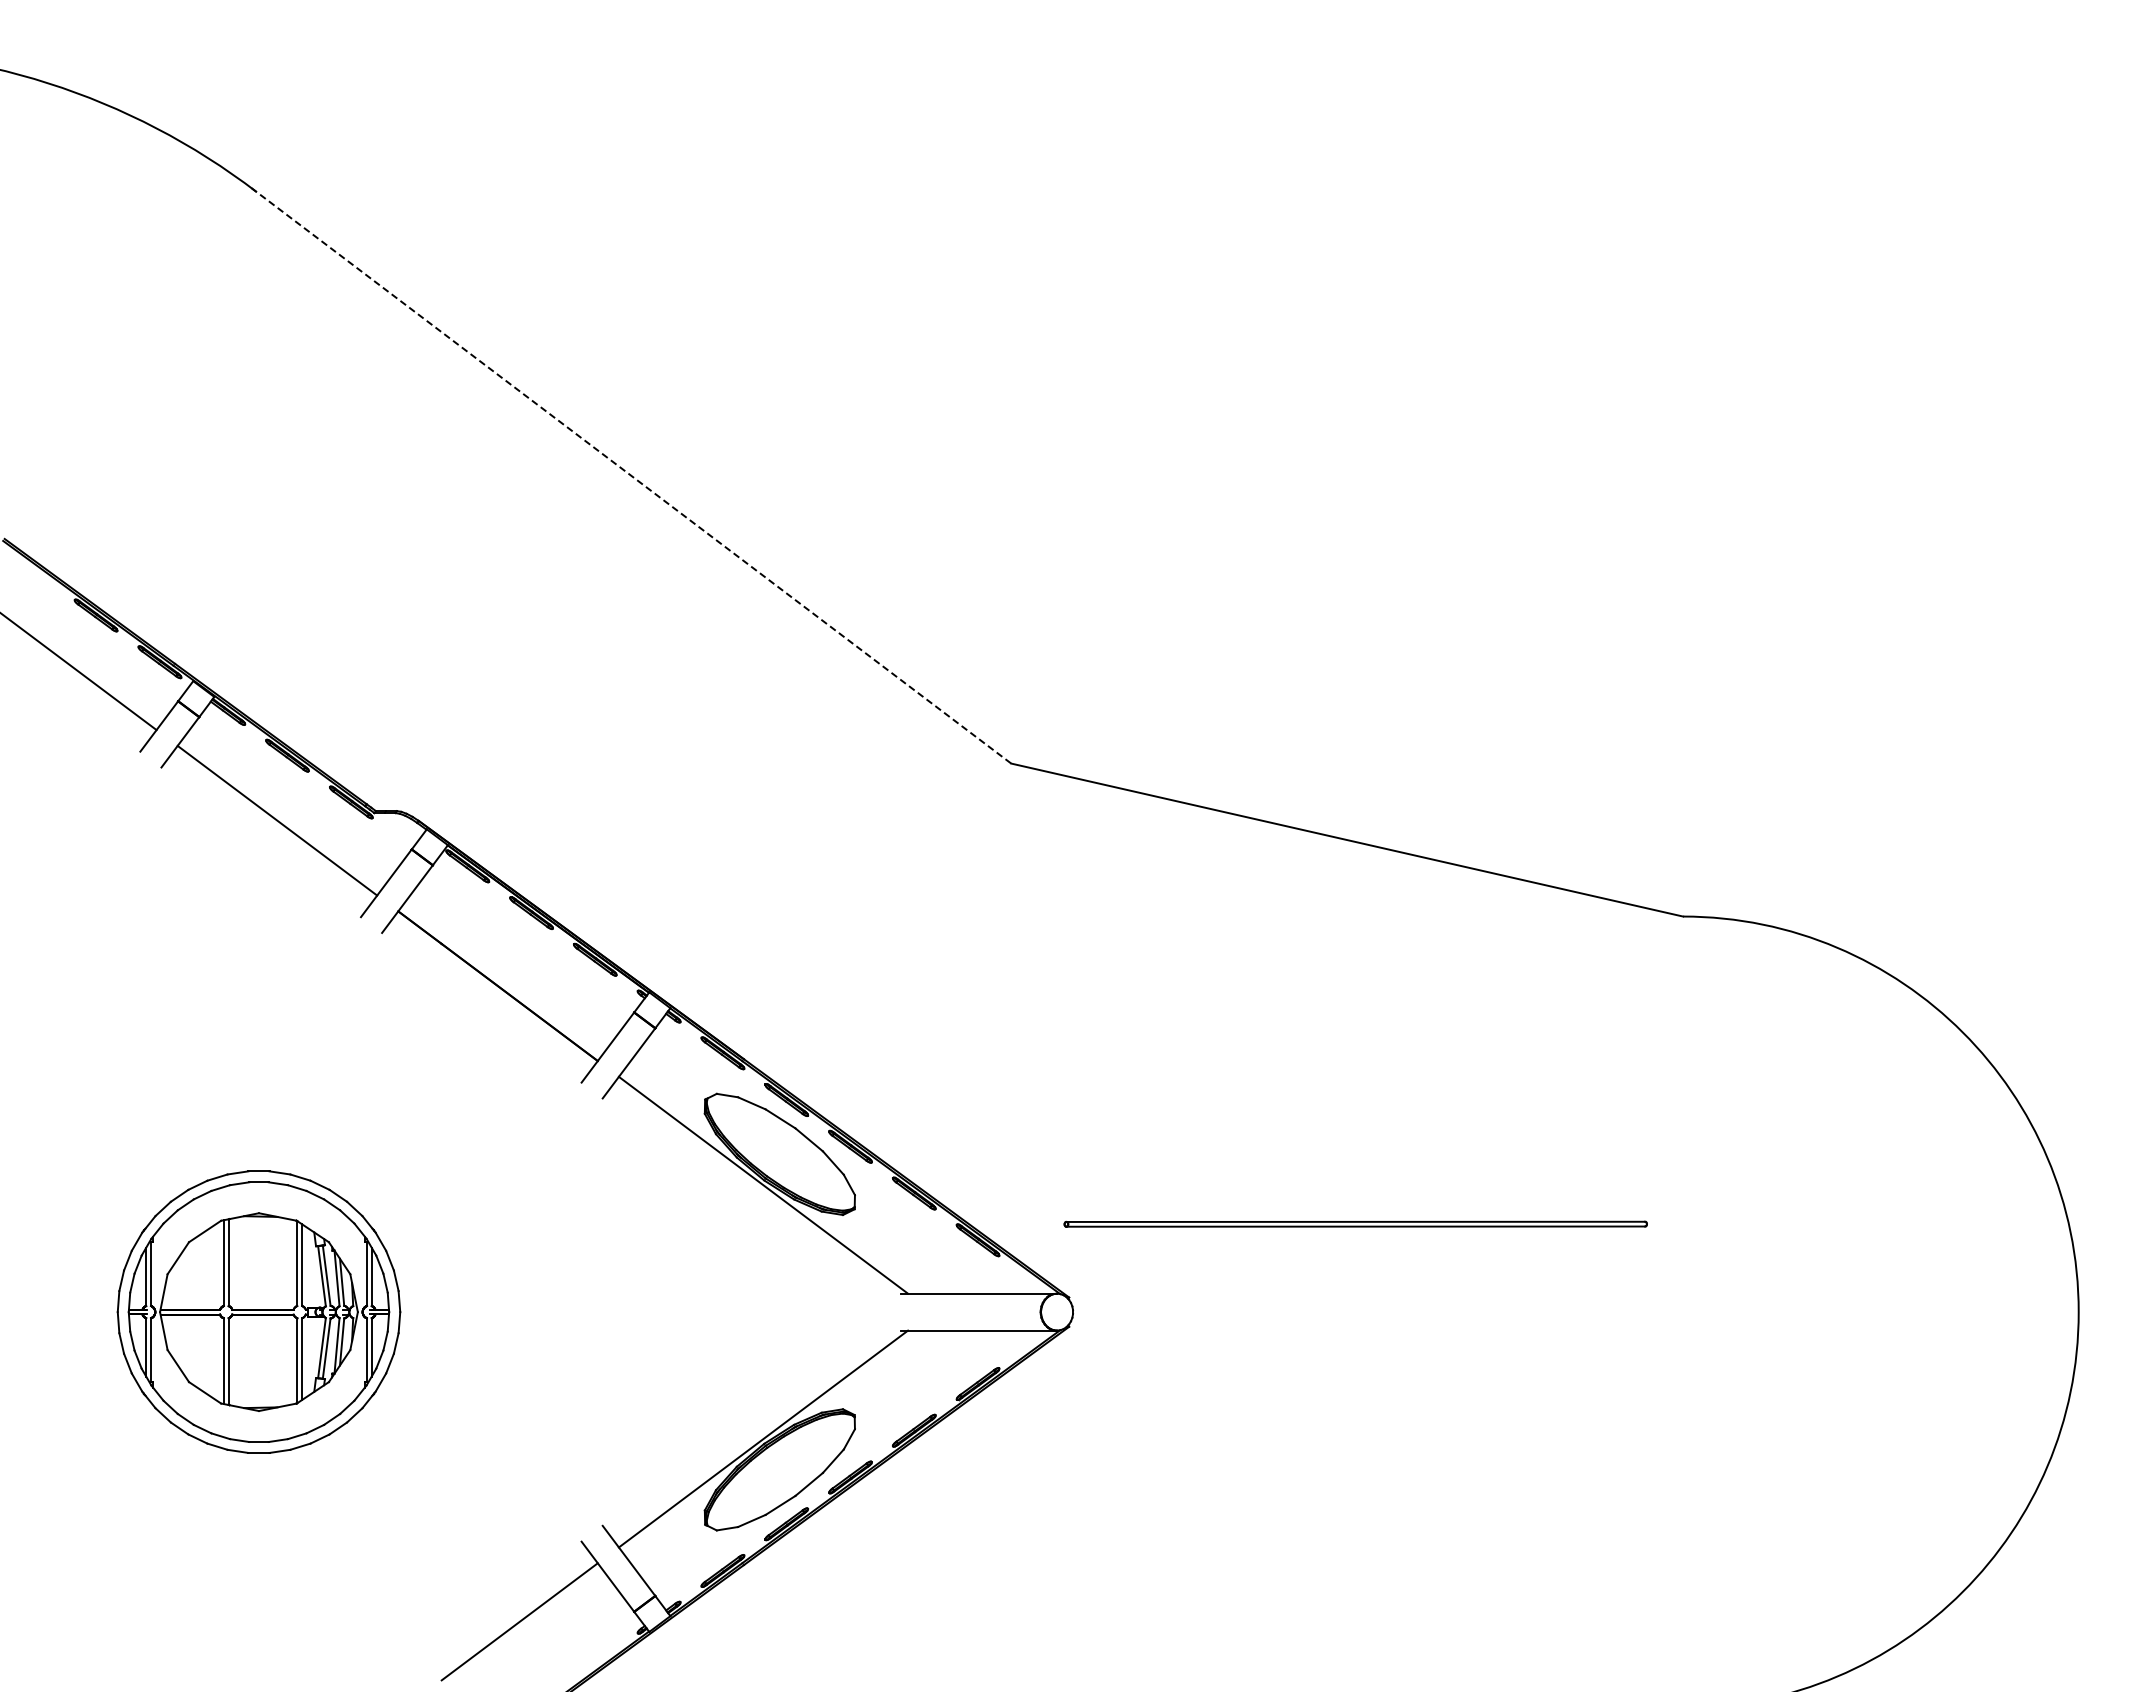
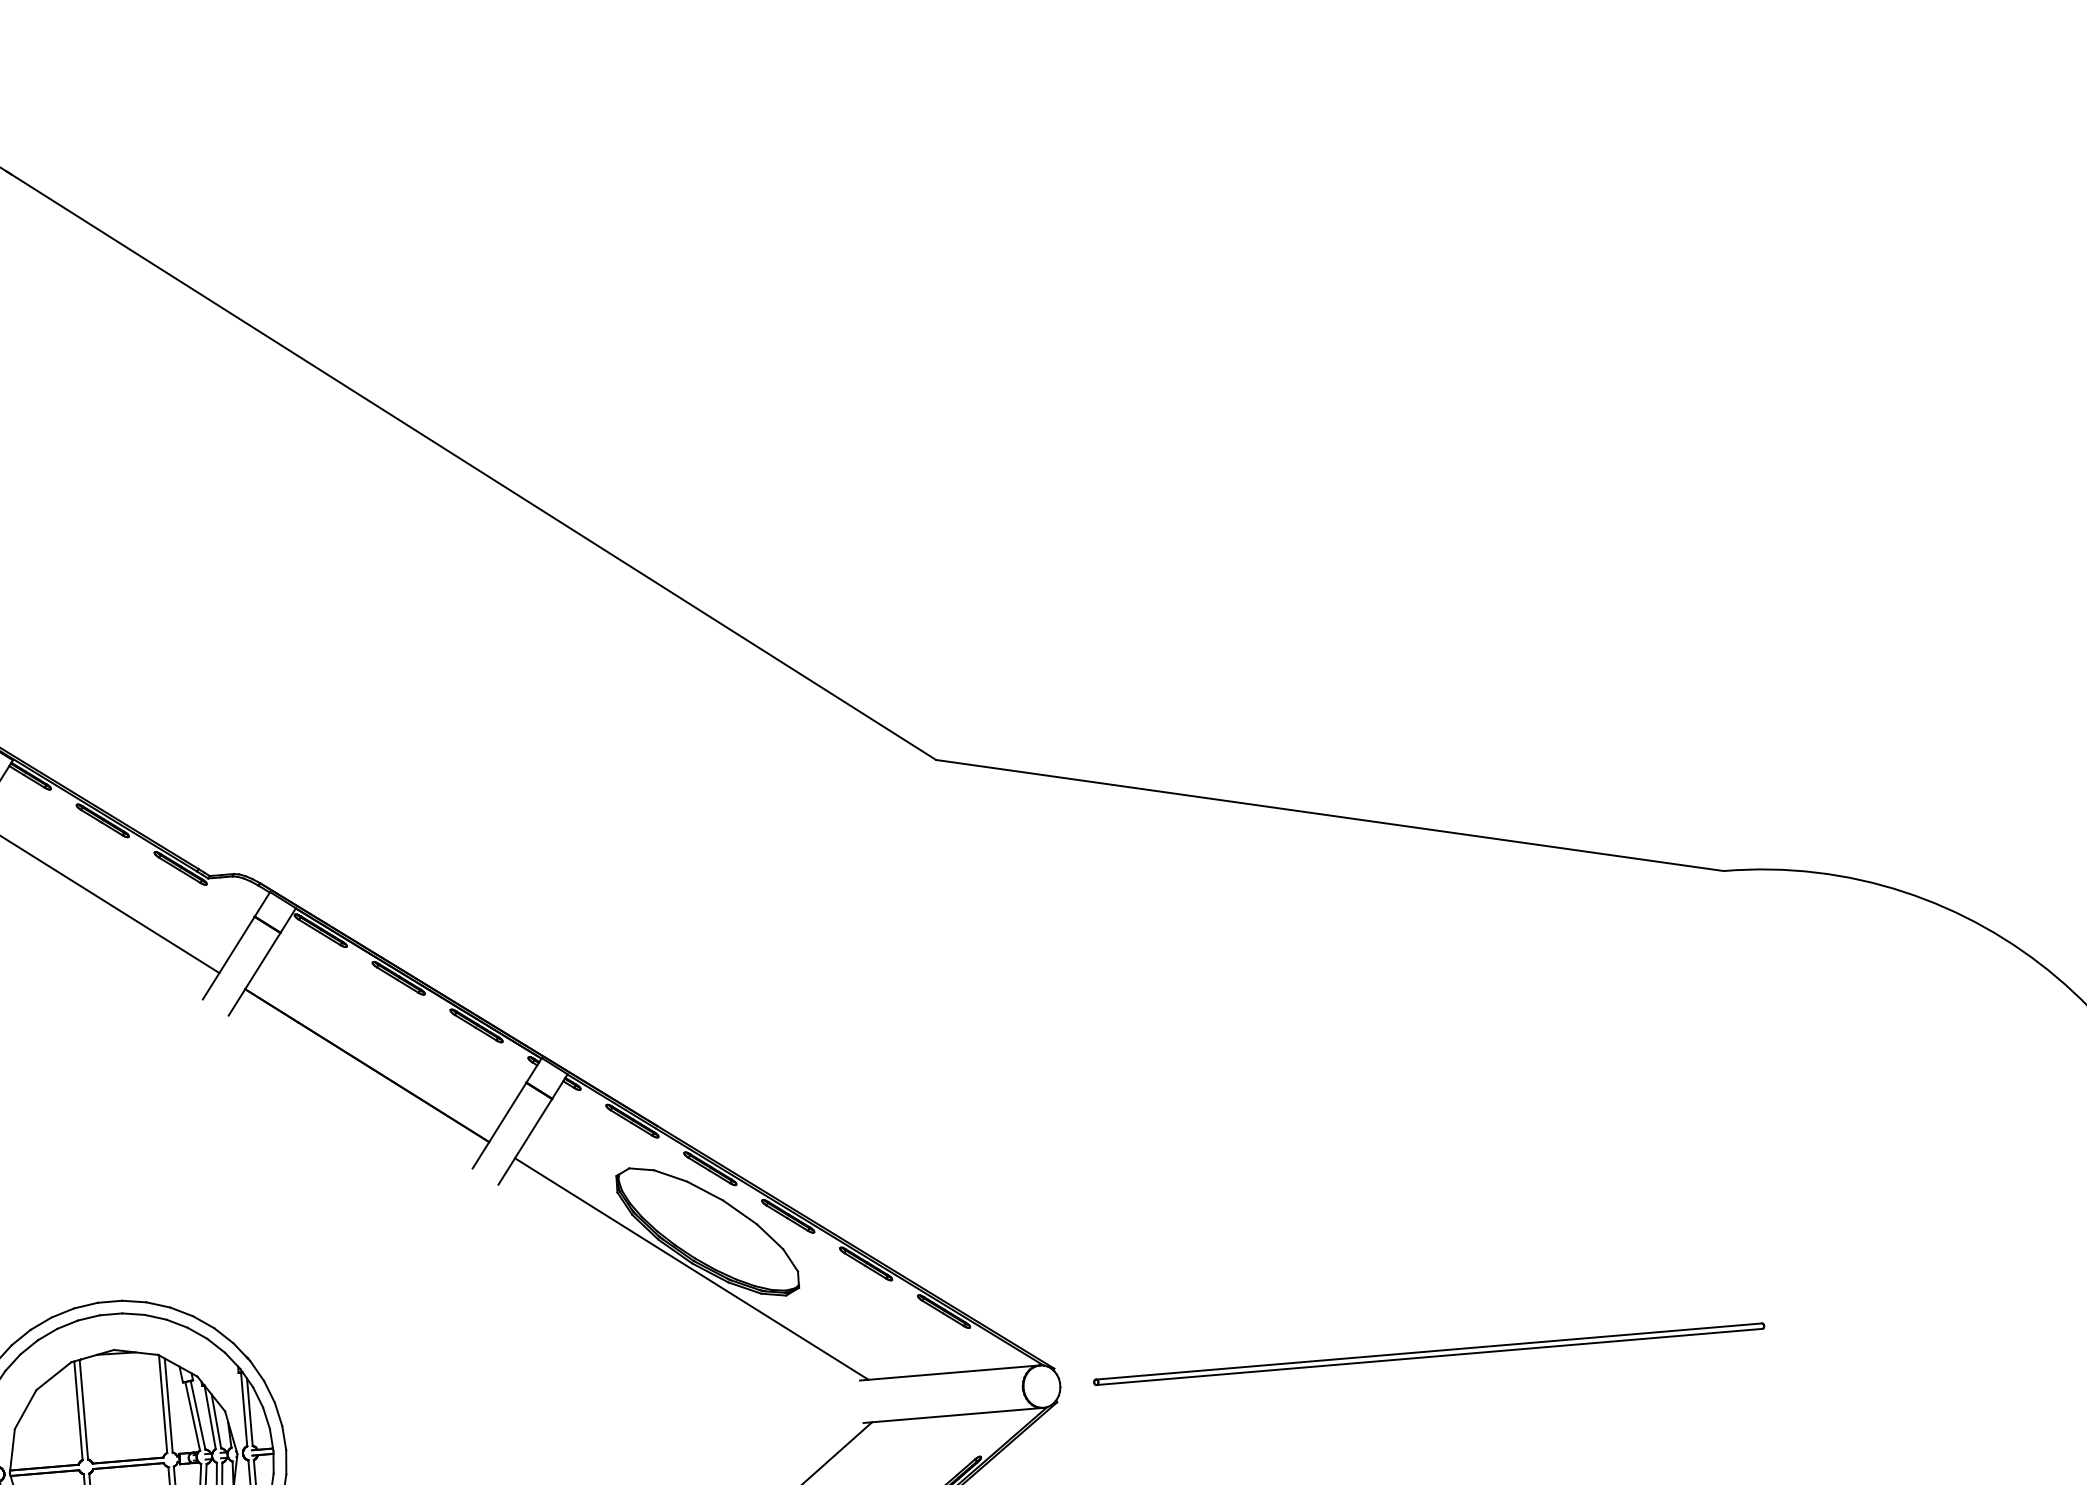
line: (631, 475) -> (471, 465), dashed -> solid
part: (1355, 1223) -> (1428, 1353), moved

